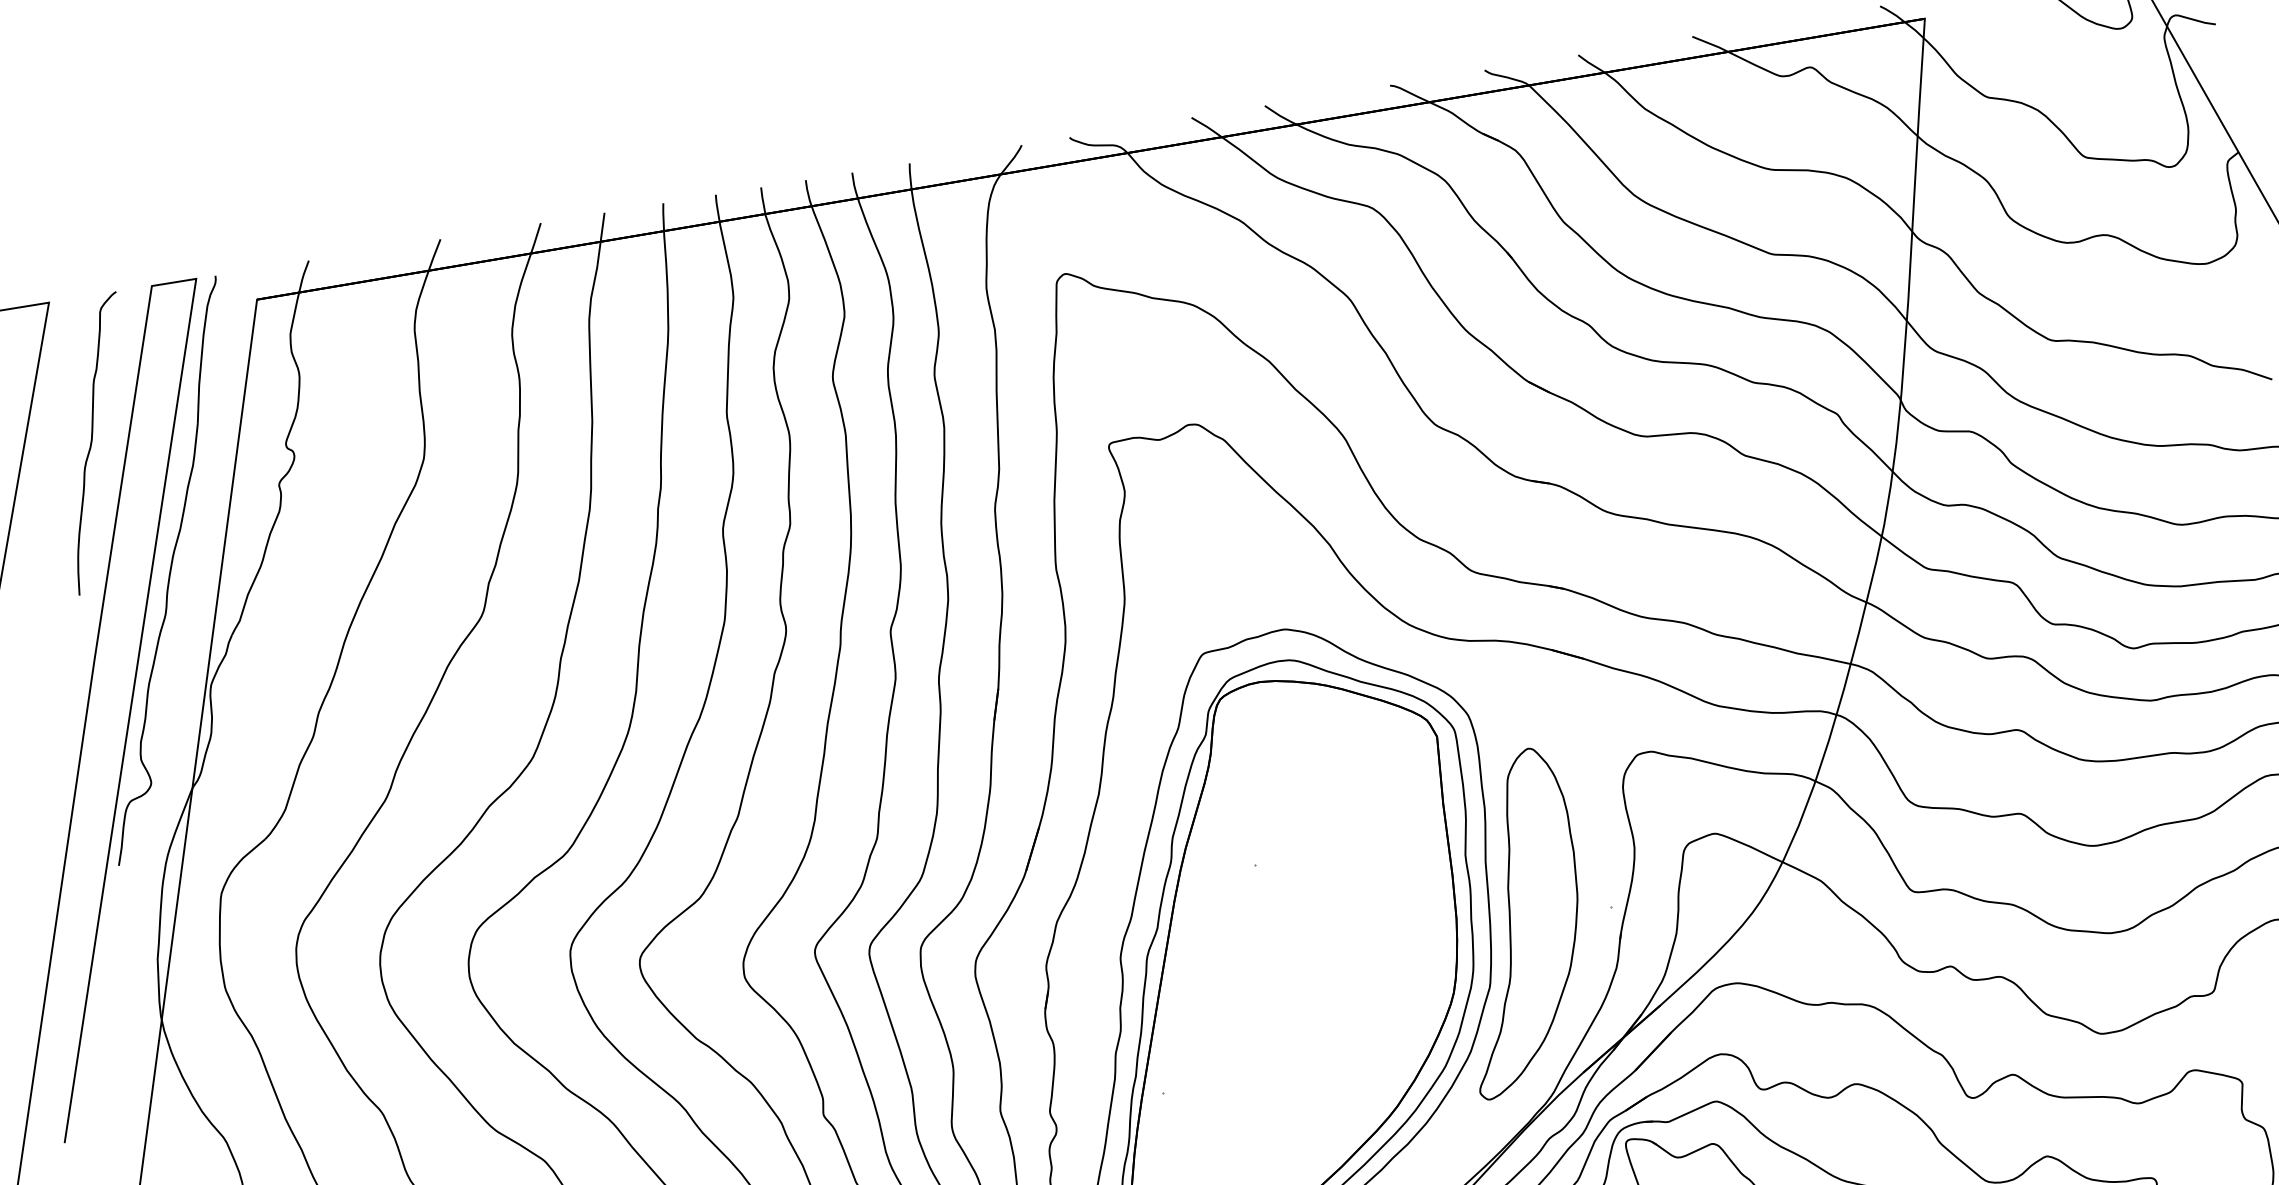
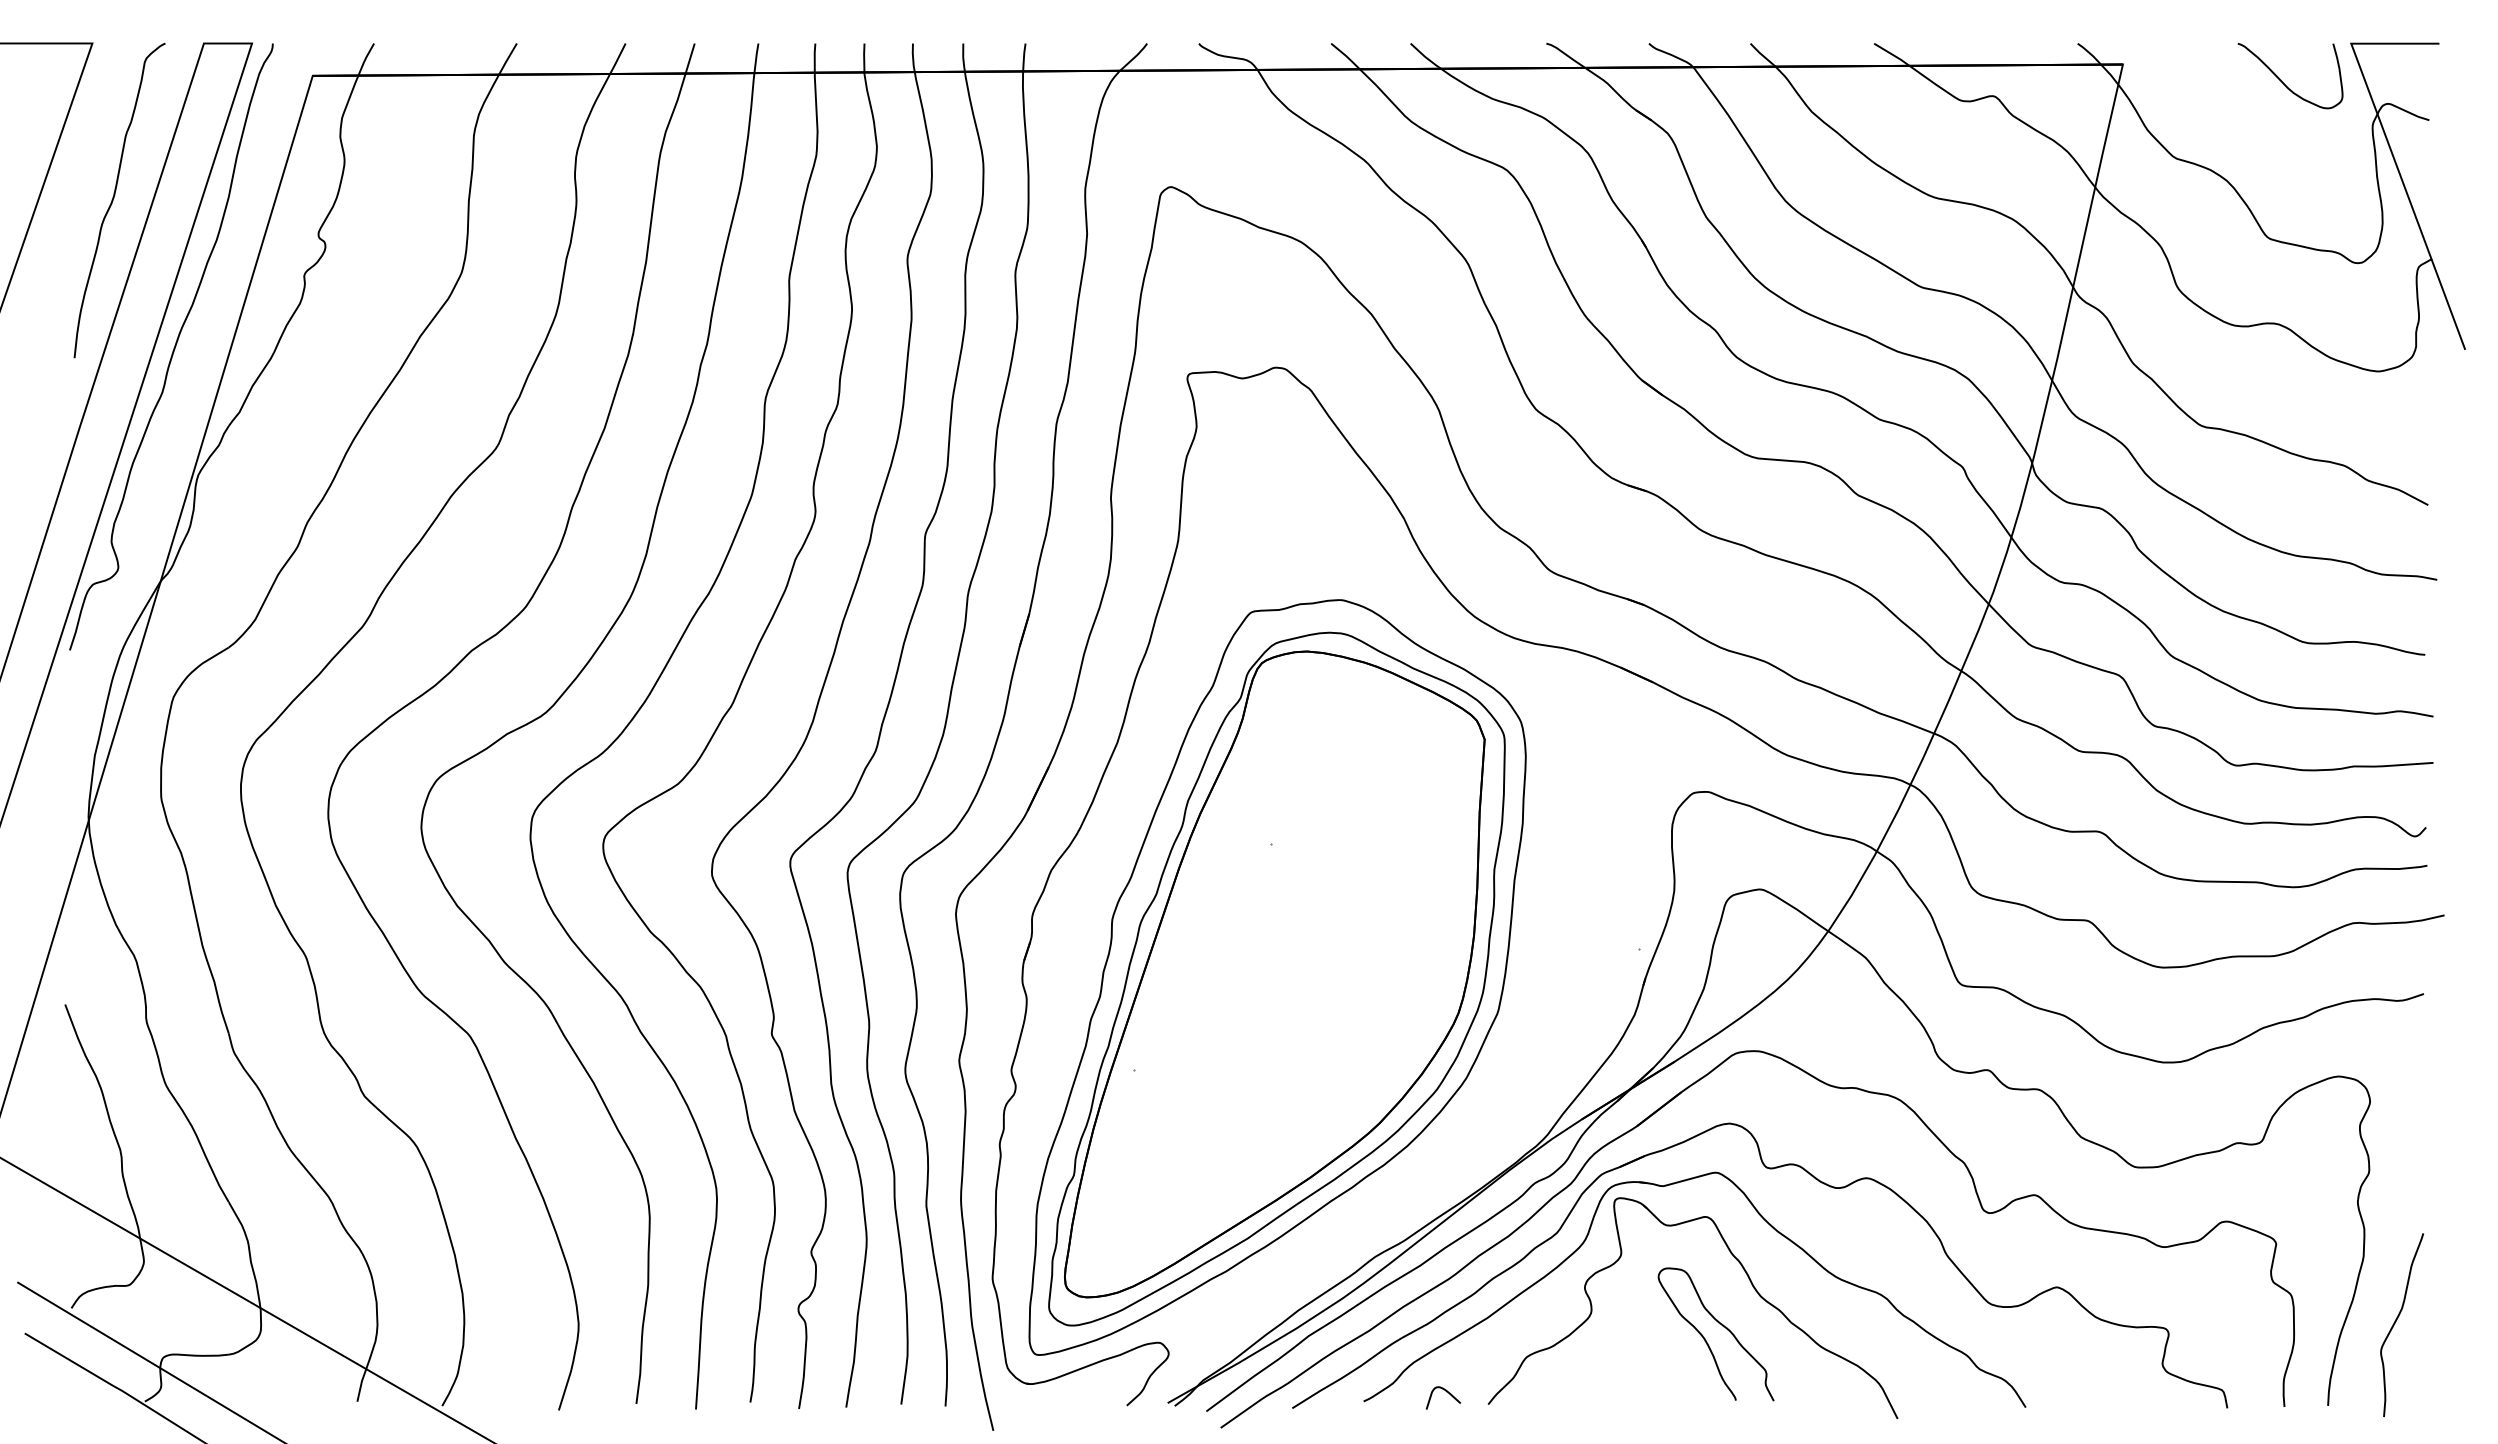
part: (1518, 922) -> (1539, 949), removed

